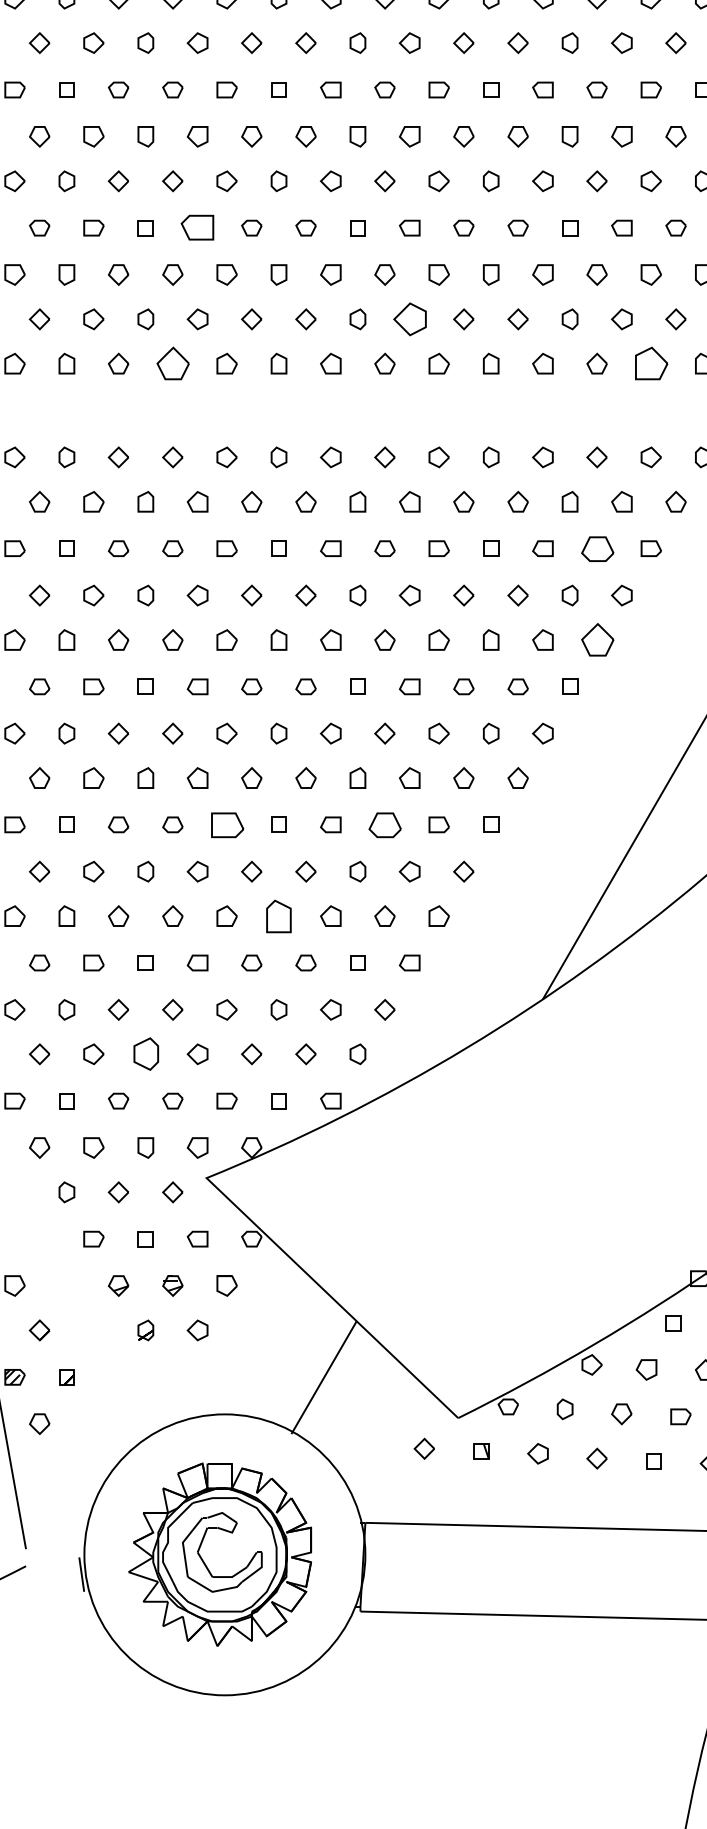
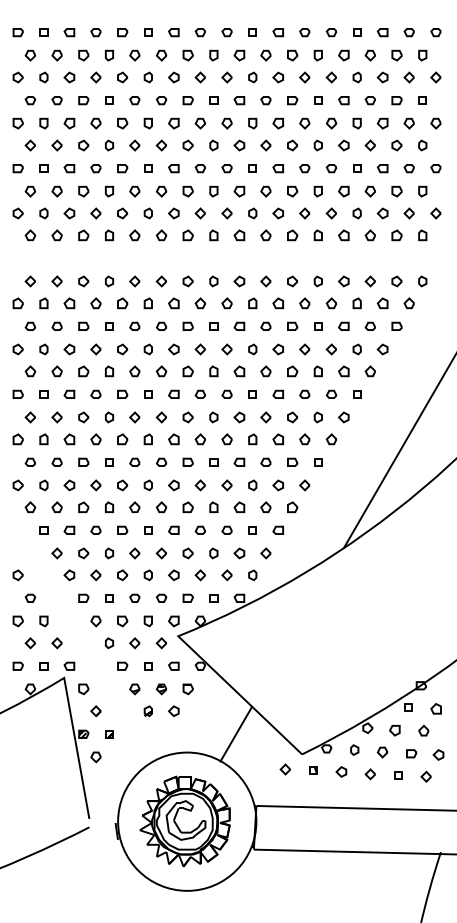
part: (196, 227) -> (173, 168), size x0.62
part: (408, 319) -> (277, 213), size x0.62
part: (172, 364) -> (161, 235), size x0.62
part: (649, 364) -> (396, 235), size x0.62
part: (595, 546) -> (369, 325), size x0.62
part: (595, 640) -> (369, 371), size x0.62
part: (225, 823) -> (187, 461), size x0.62
part: (383, 823) -> (265, 461), size x0.62
part: (278, 914) -> (213, 506), size x0.62
part: (144, 1054) -> (147, 575), size x0.62

